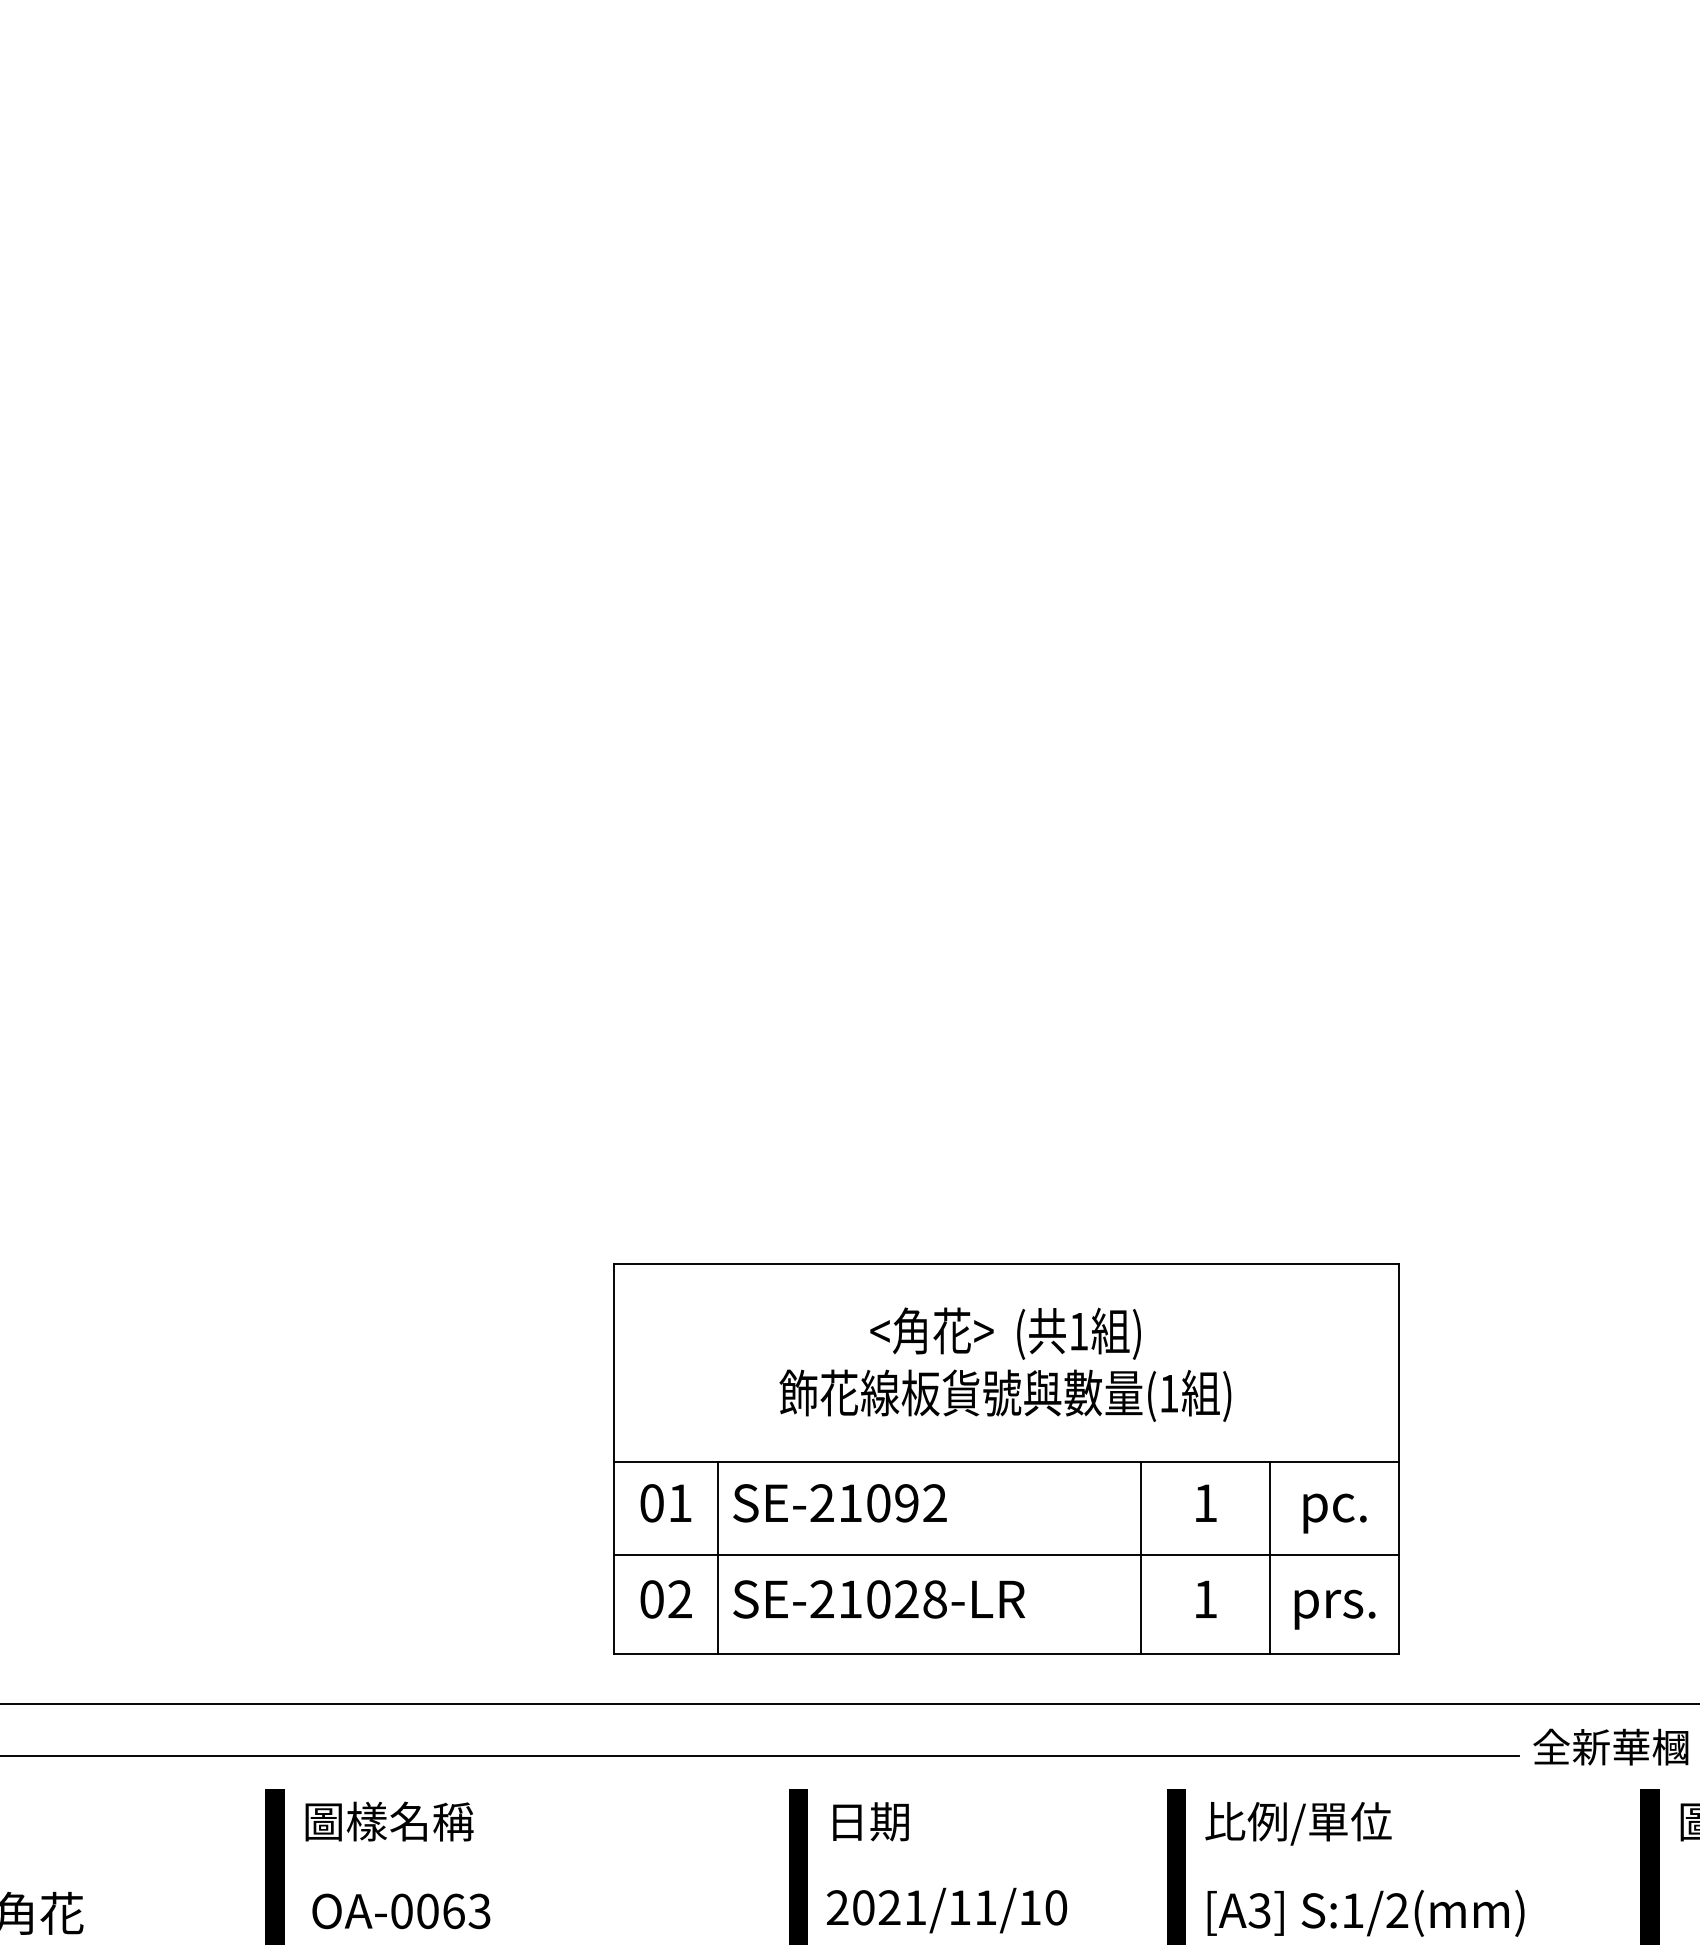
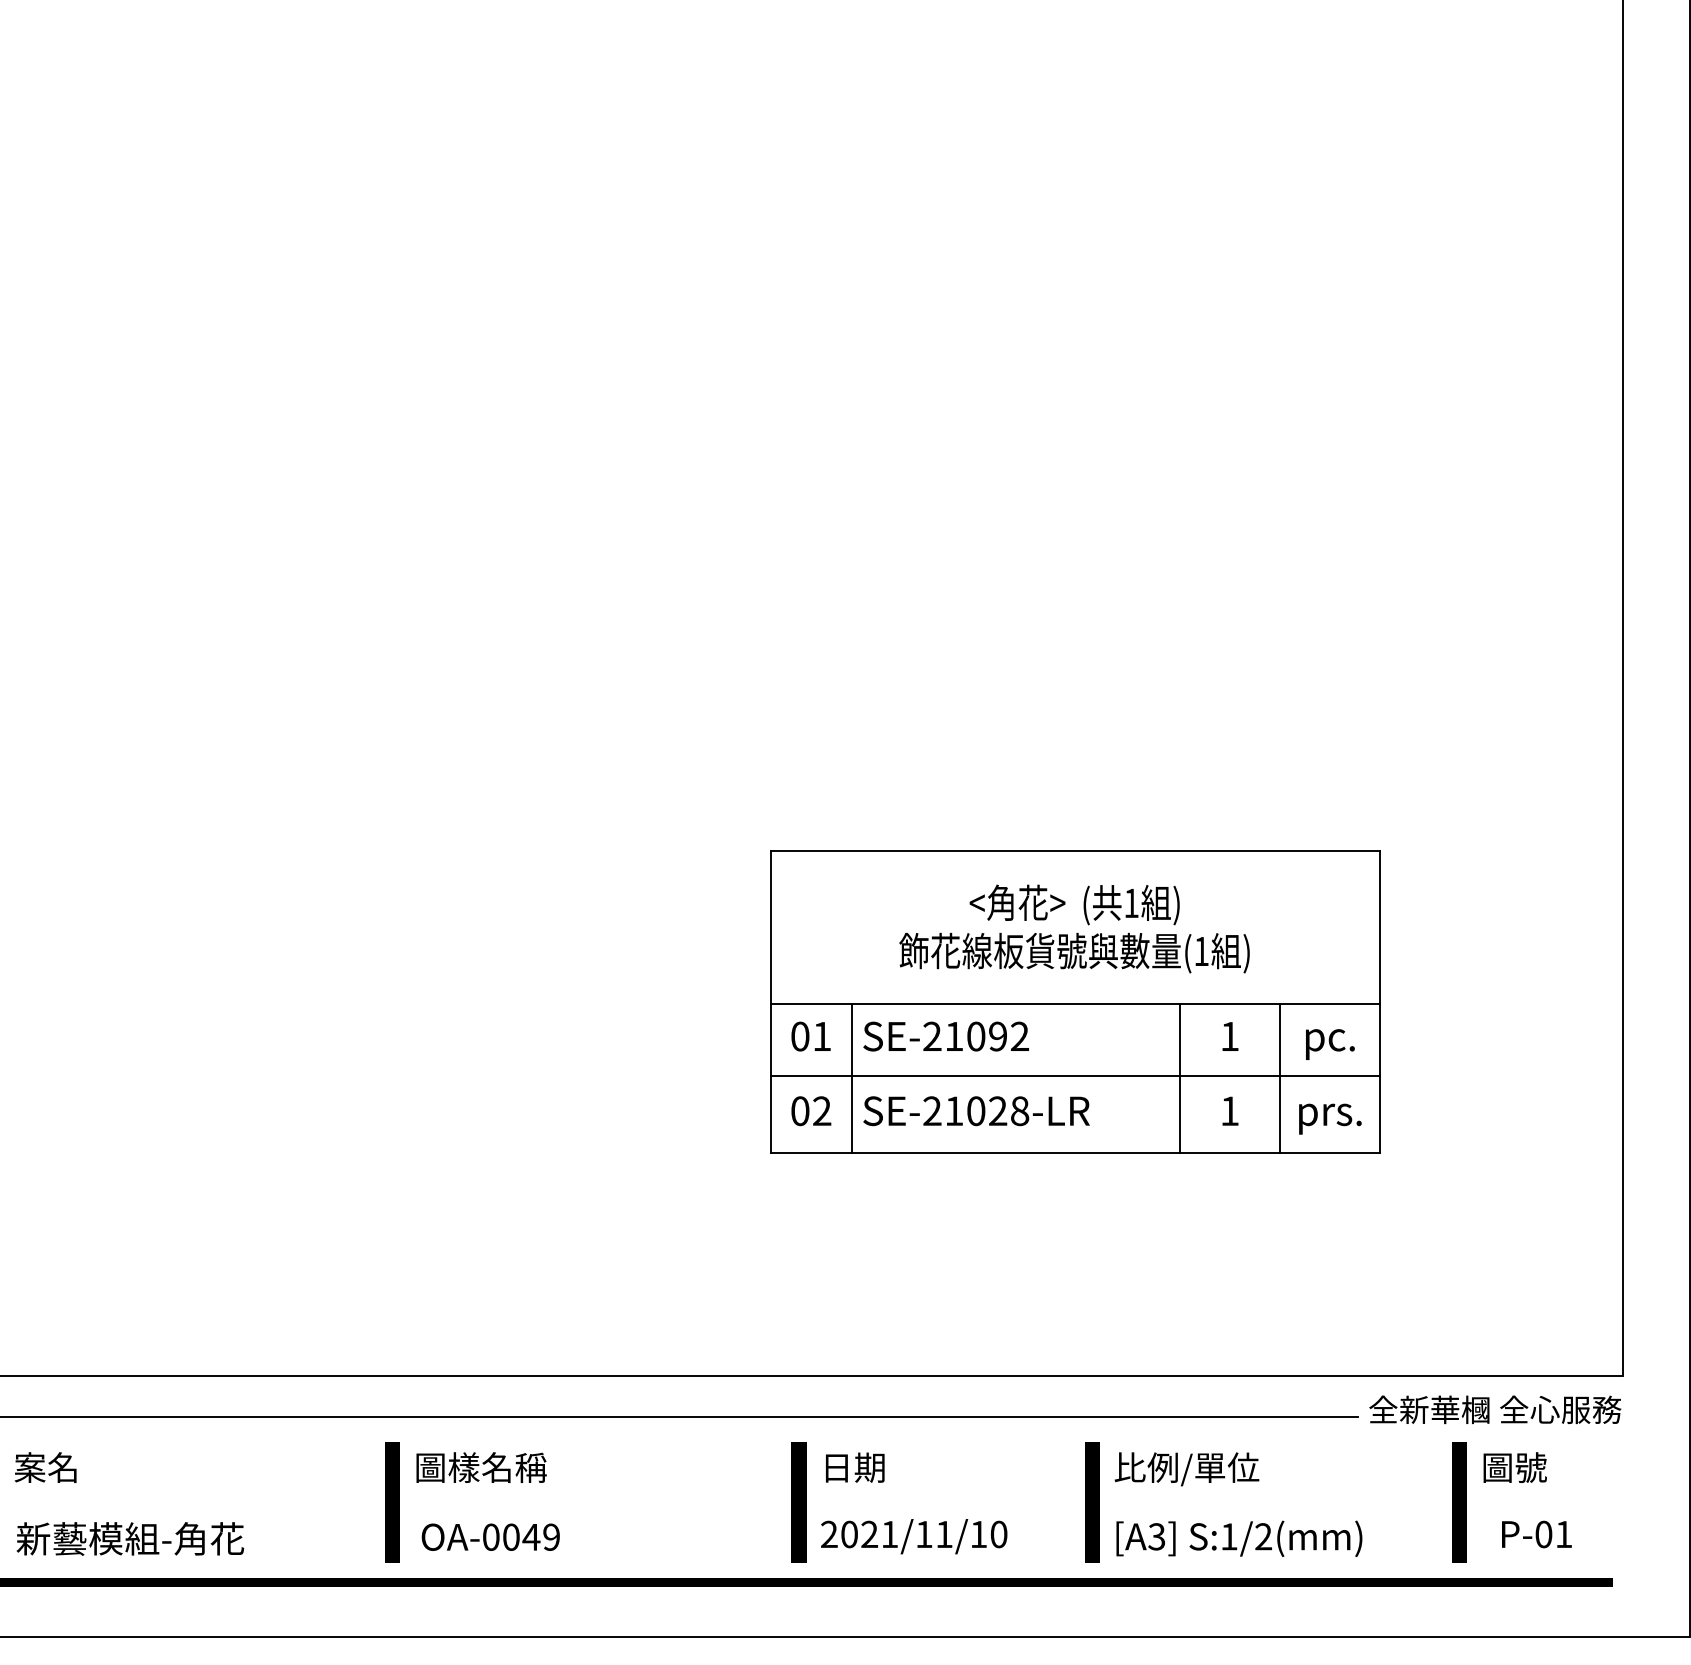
part: (1006, 1458) -> (1075, 1001), moved
text: (465, 1910) -> (540, 1536), OA-0063 -> OA-0049

